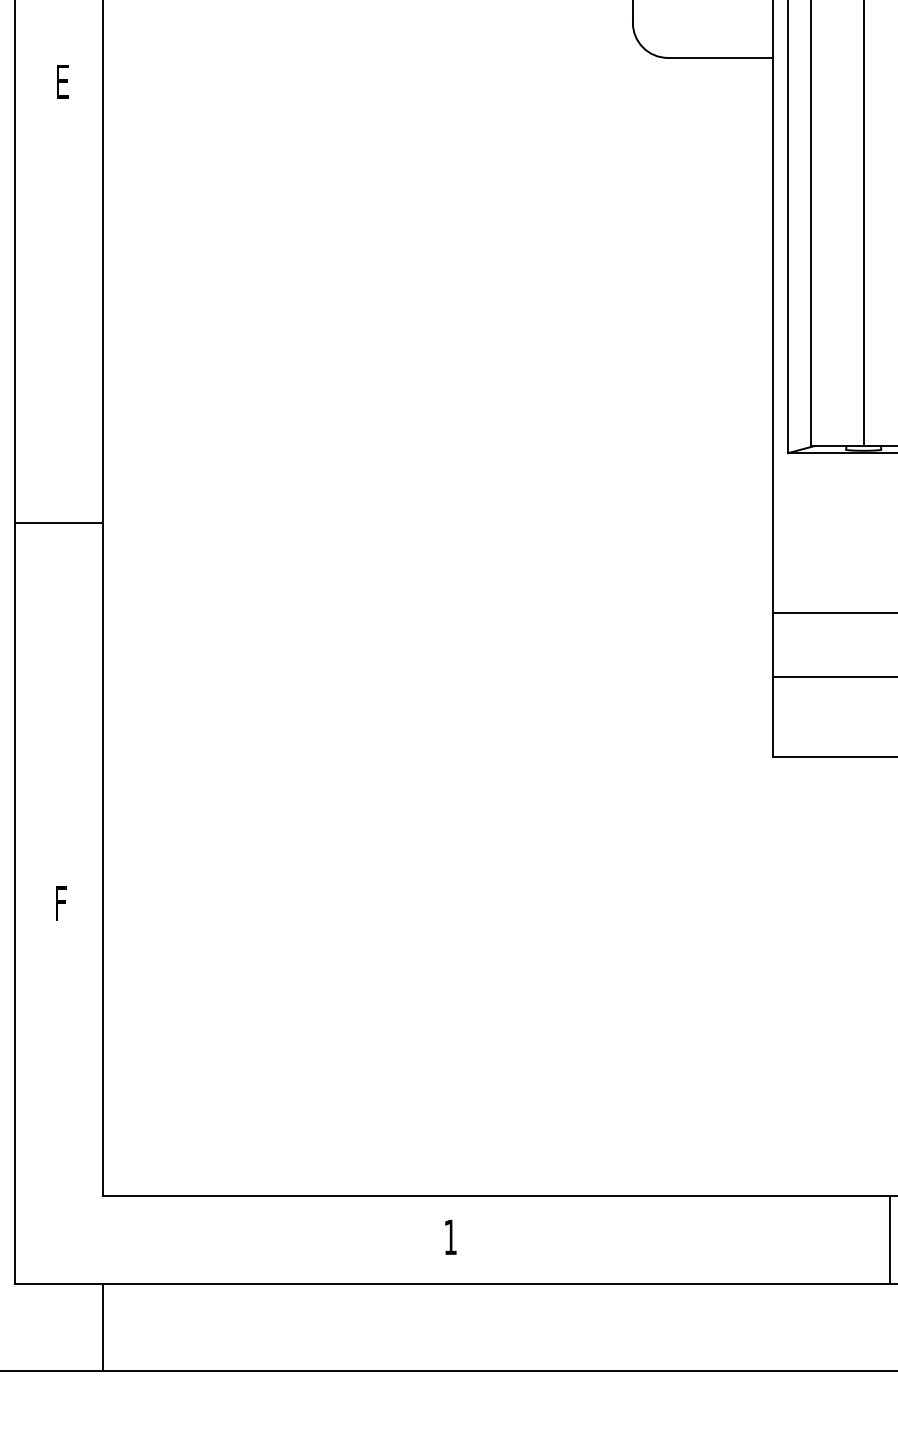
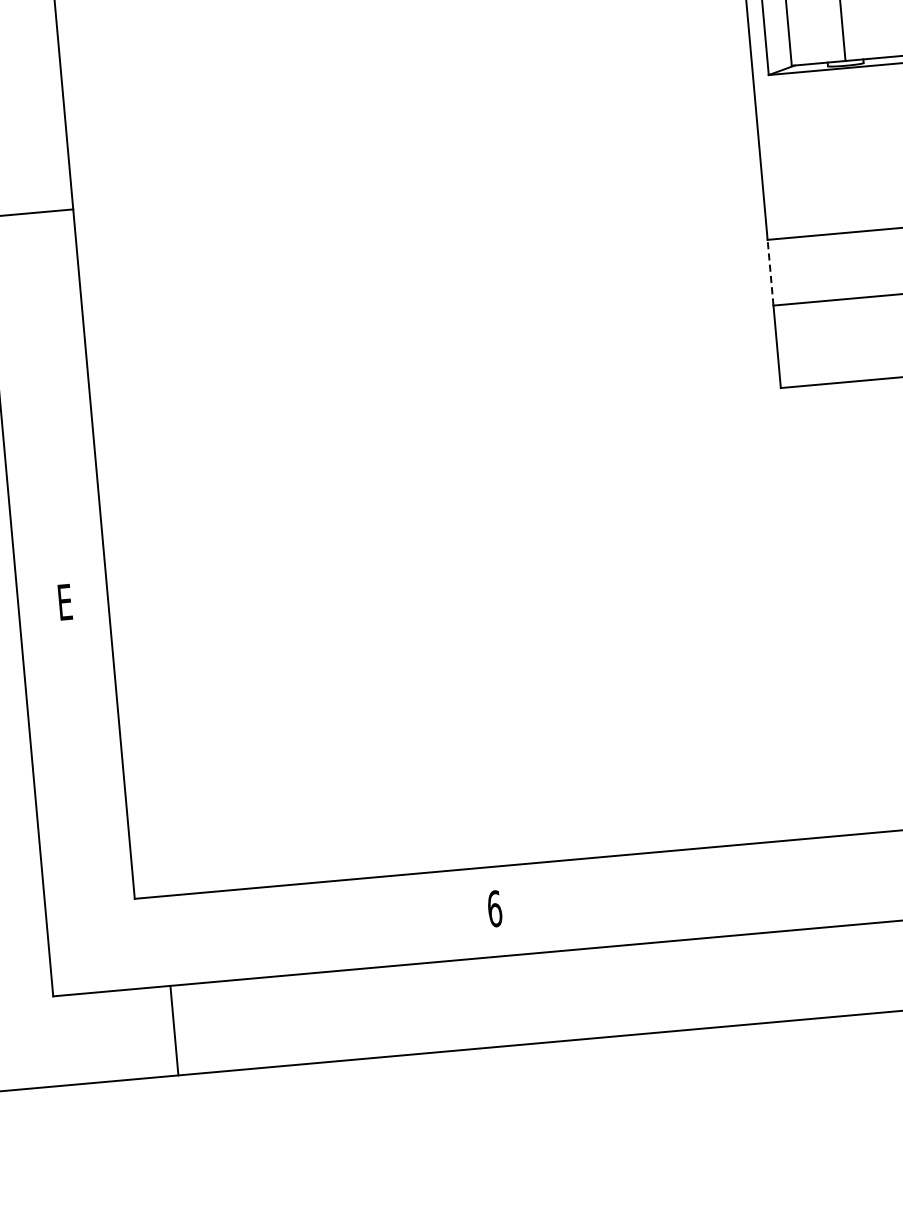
line: (772, 644) -> (770, 272), solid -> dashed
text: (60, 903) -> (64, 602), F -> E
text: (450, 1237) -> (494, 909), 1 -> 6
line: (102, 1327) -> (174, 1030), moved

